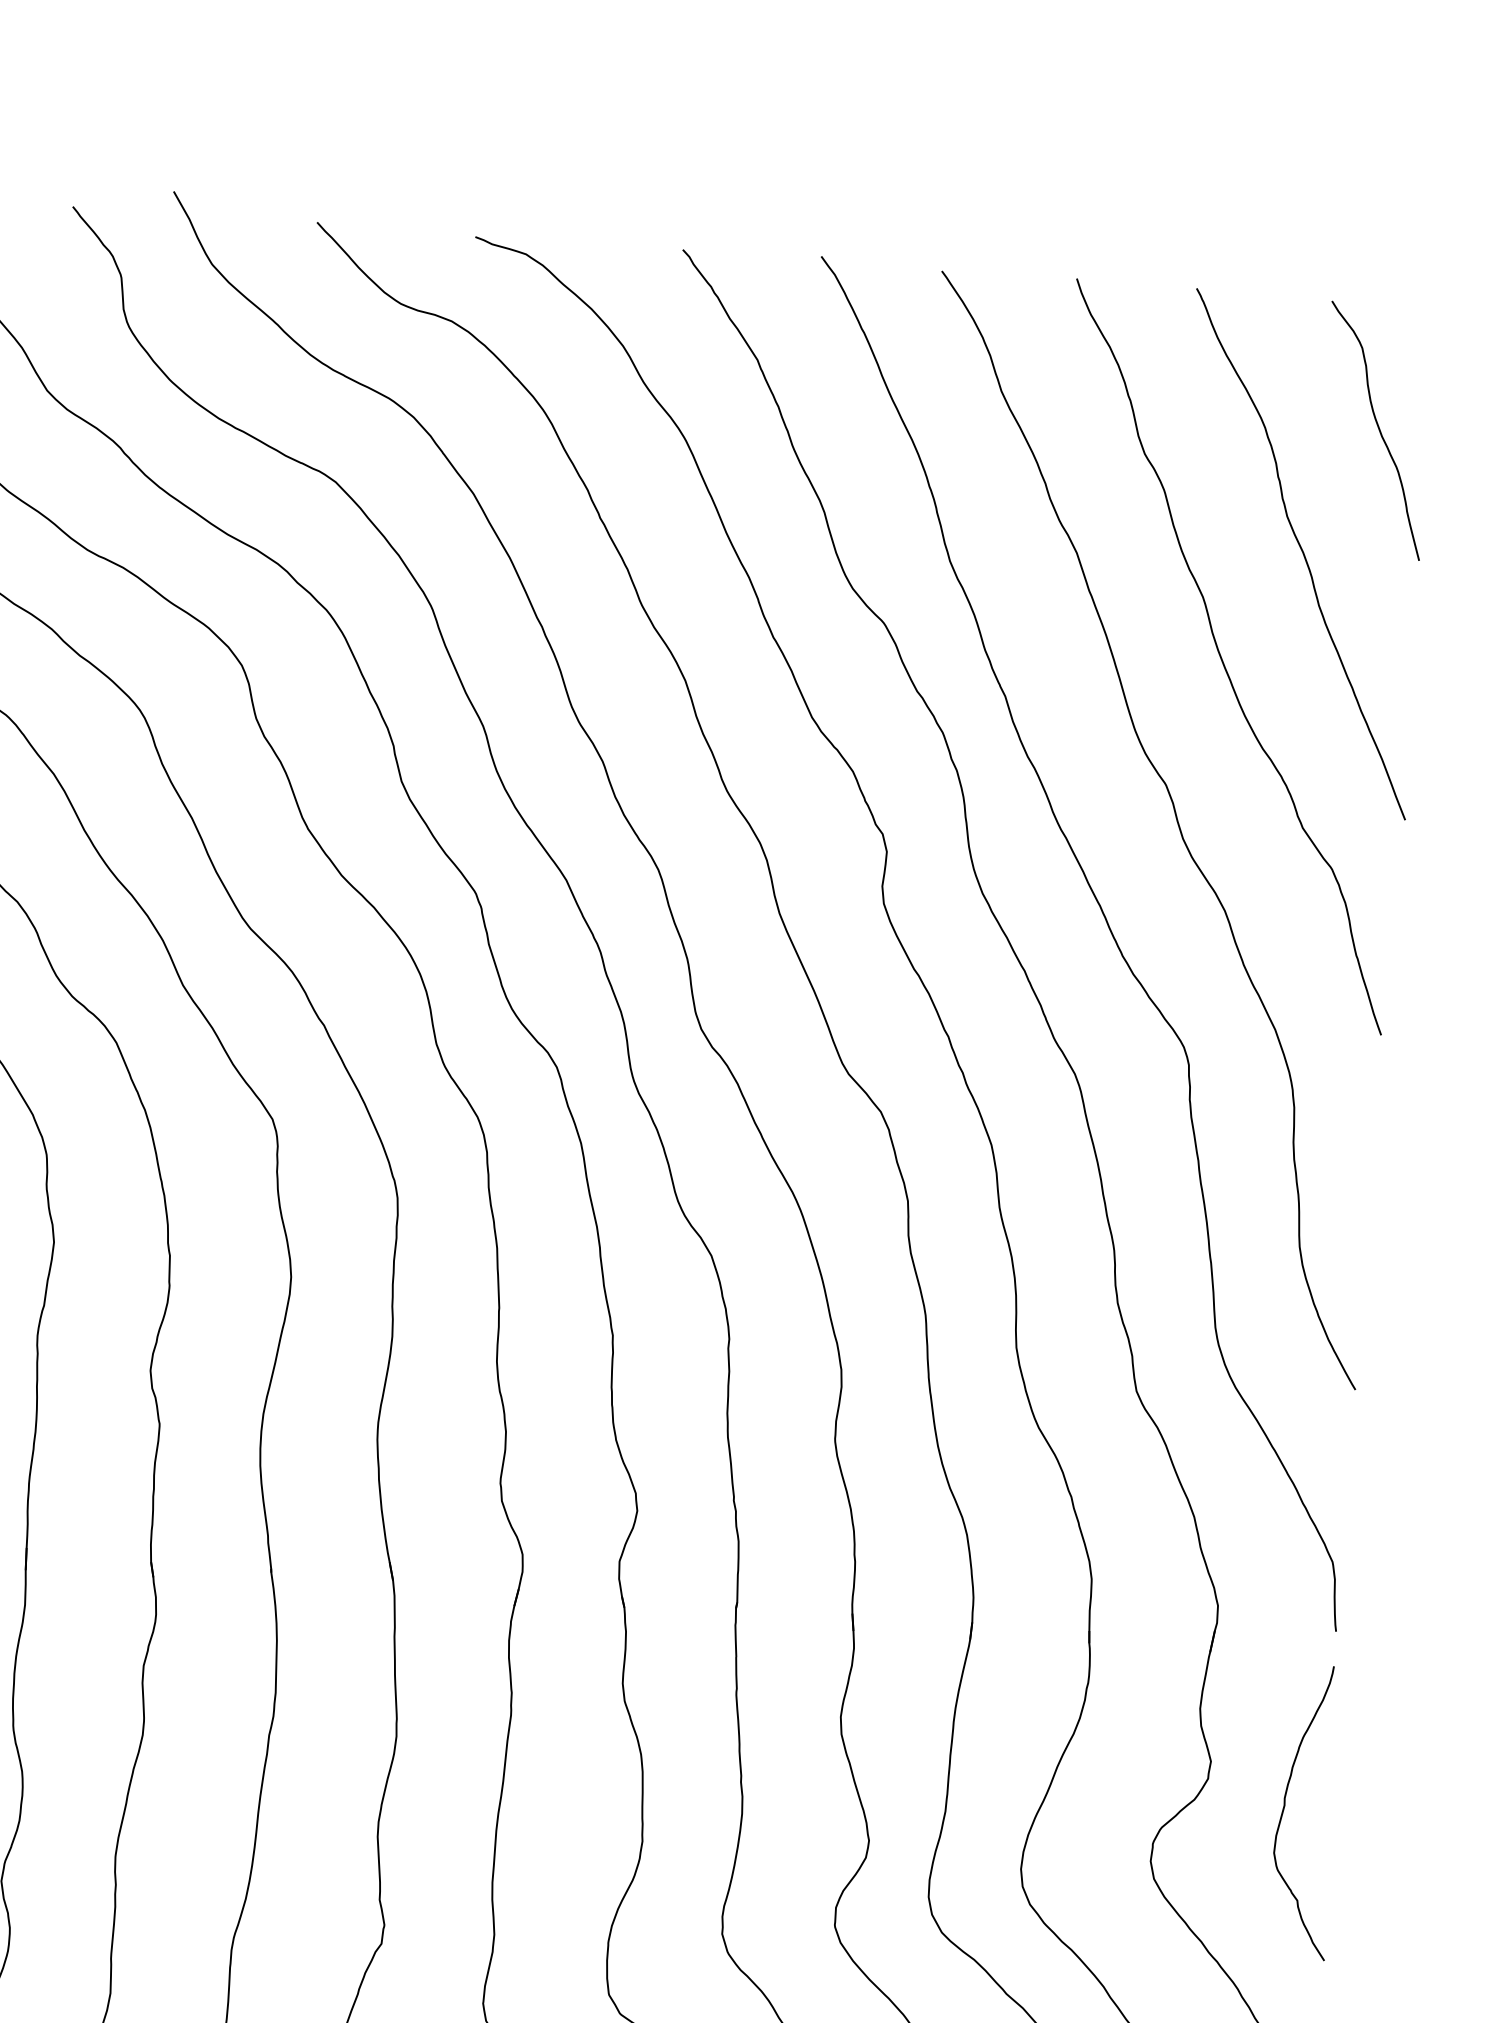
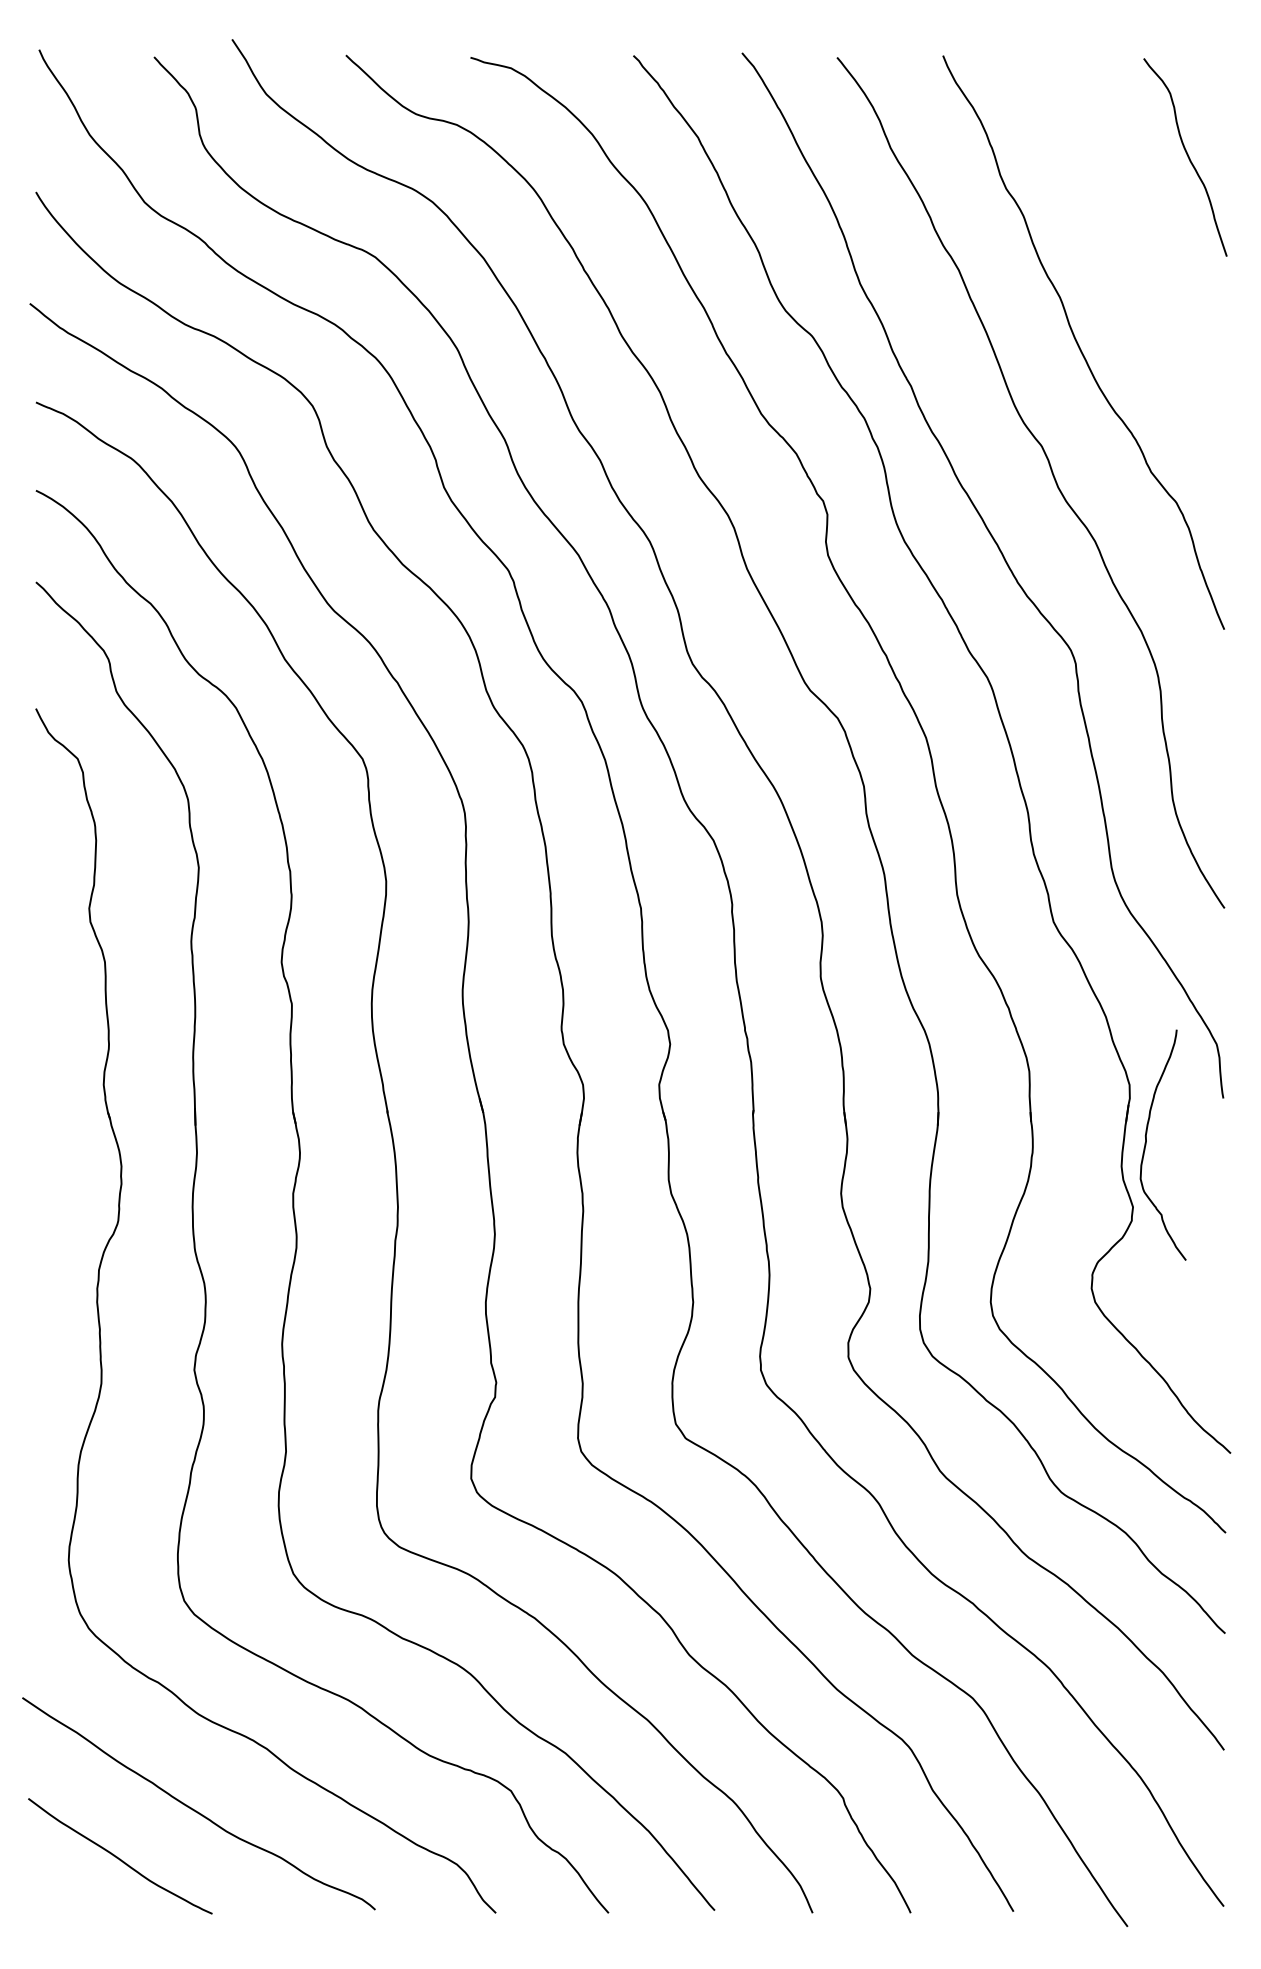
curve: (1302, 554) -> (1135, 258), removed
curve: (1284, 1809) -> (1146, 1144), moved

